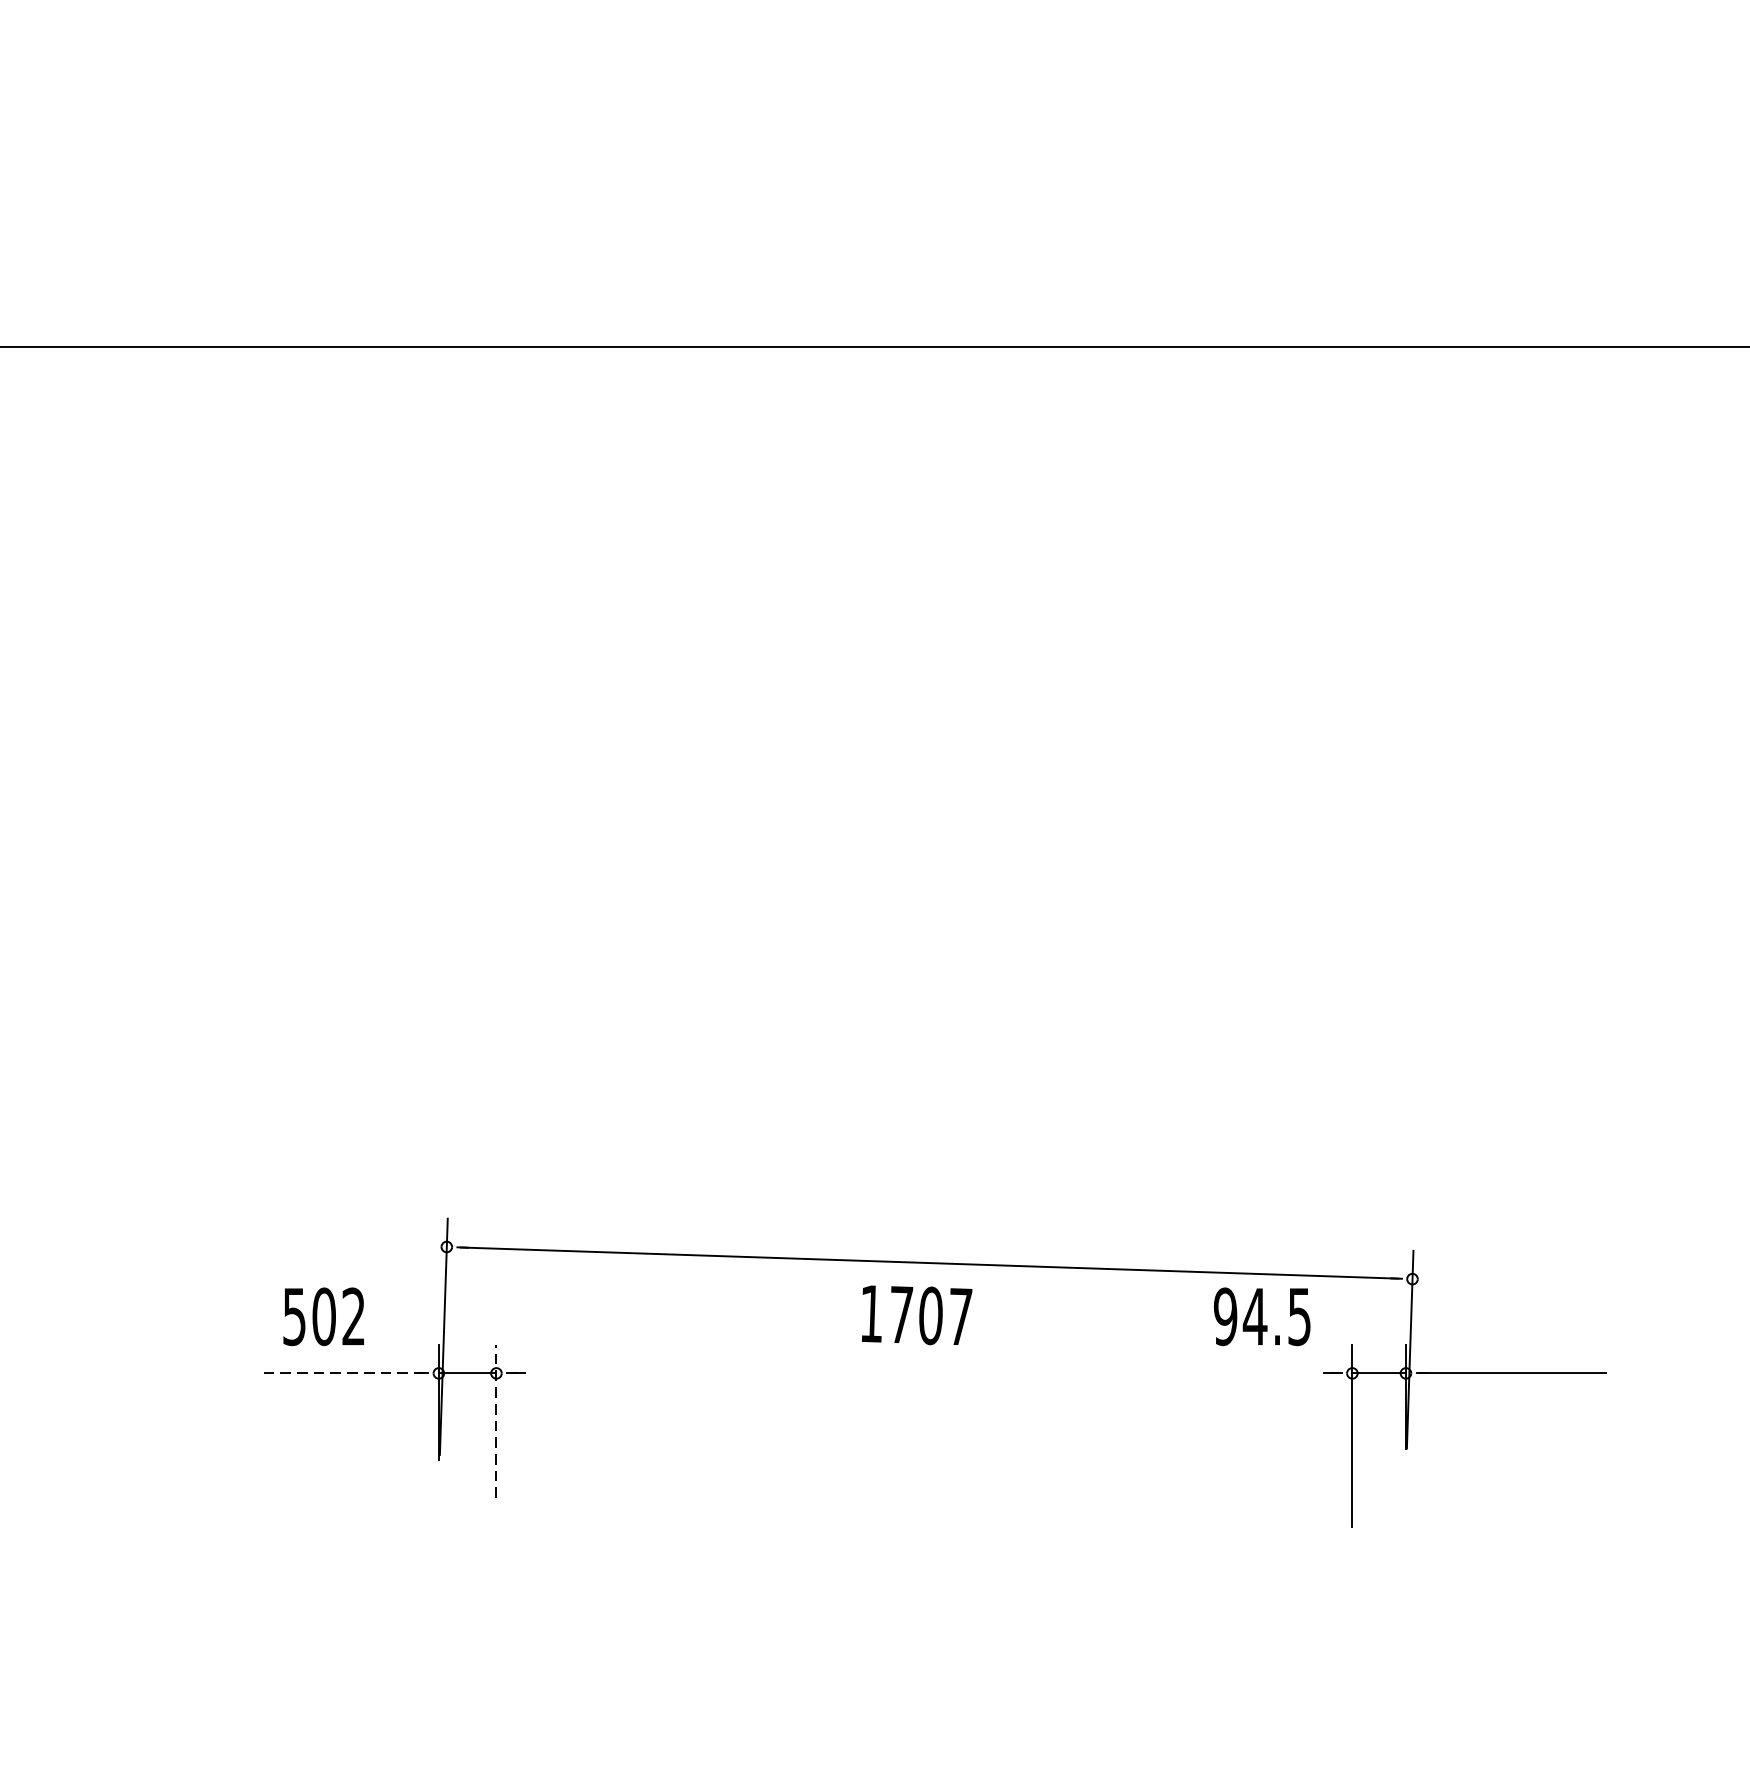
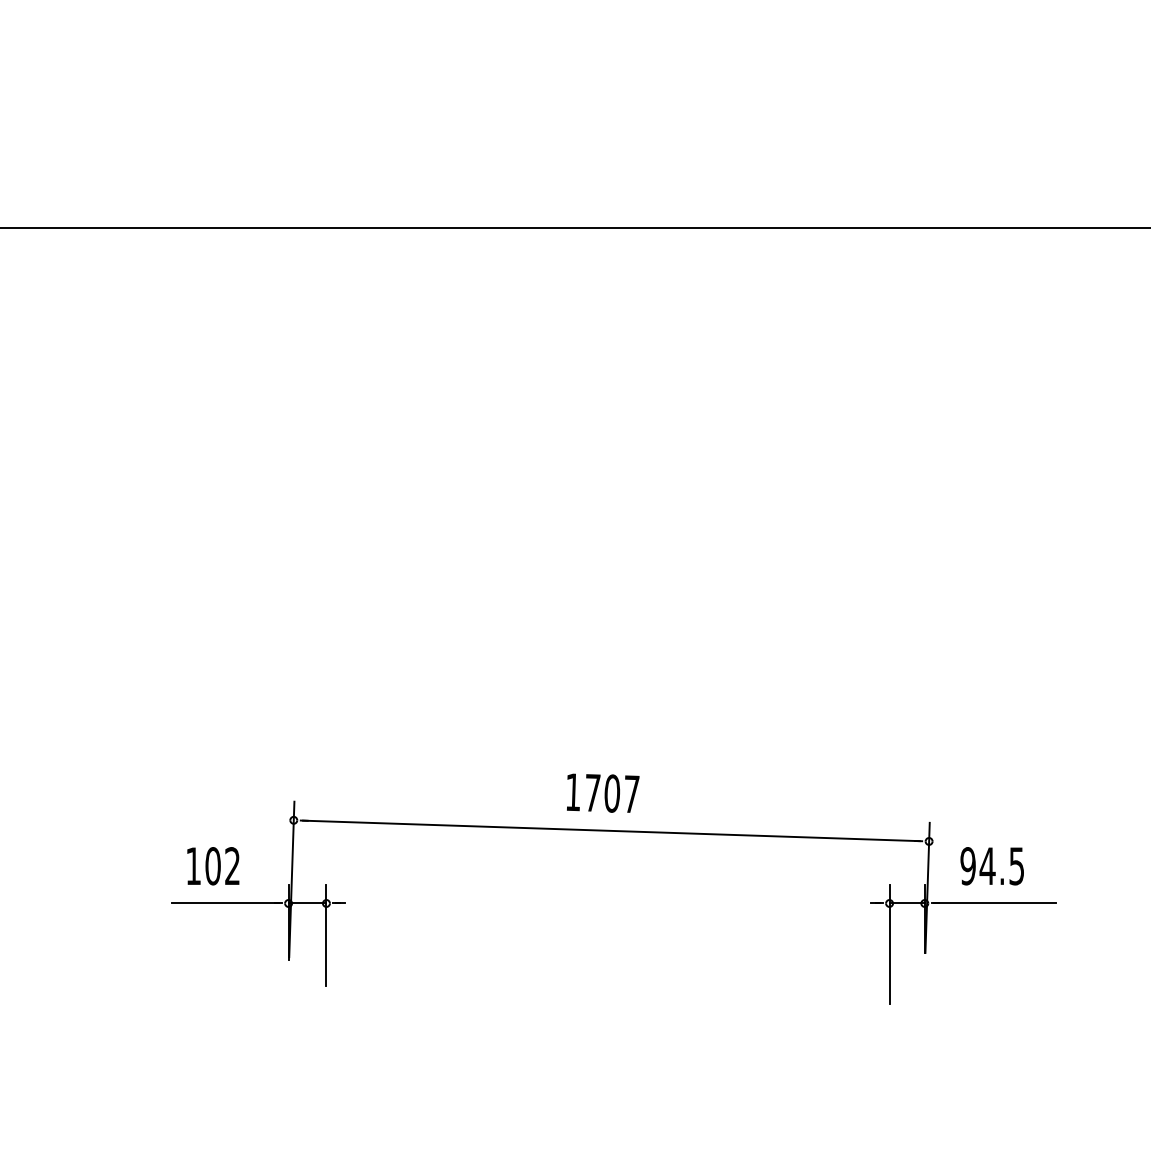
text: (917, 1314) -> (603, 792), moved
text: (294, 1317) -> (193, 866), 502 -> 102
text: (1261, 1317) -> (991, 866), moved
line: (343, 1373) -> (225, 903), dashed -> solid
line: (496, 1420) -> (326, 934), dashed -> solid

